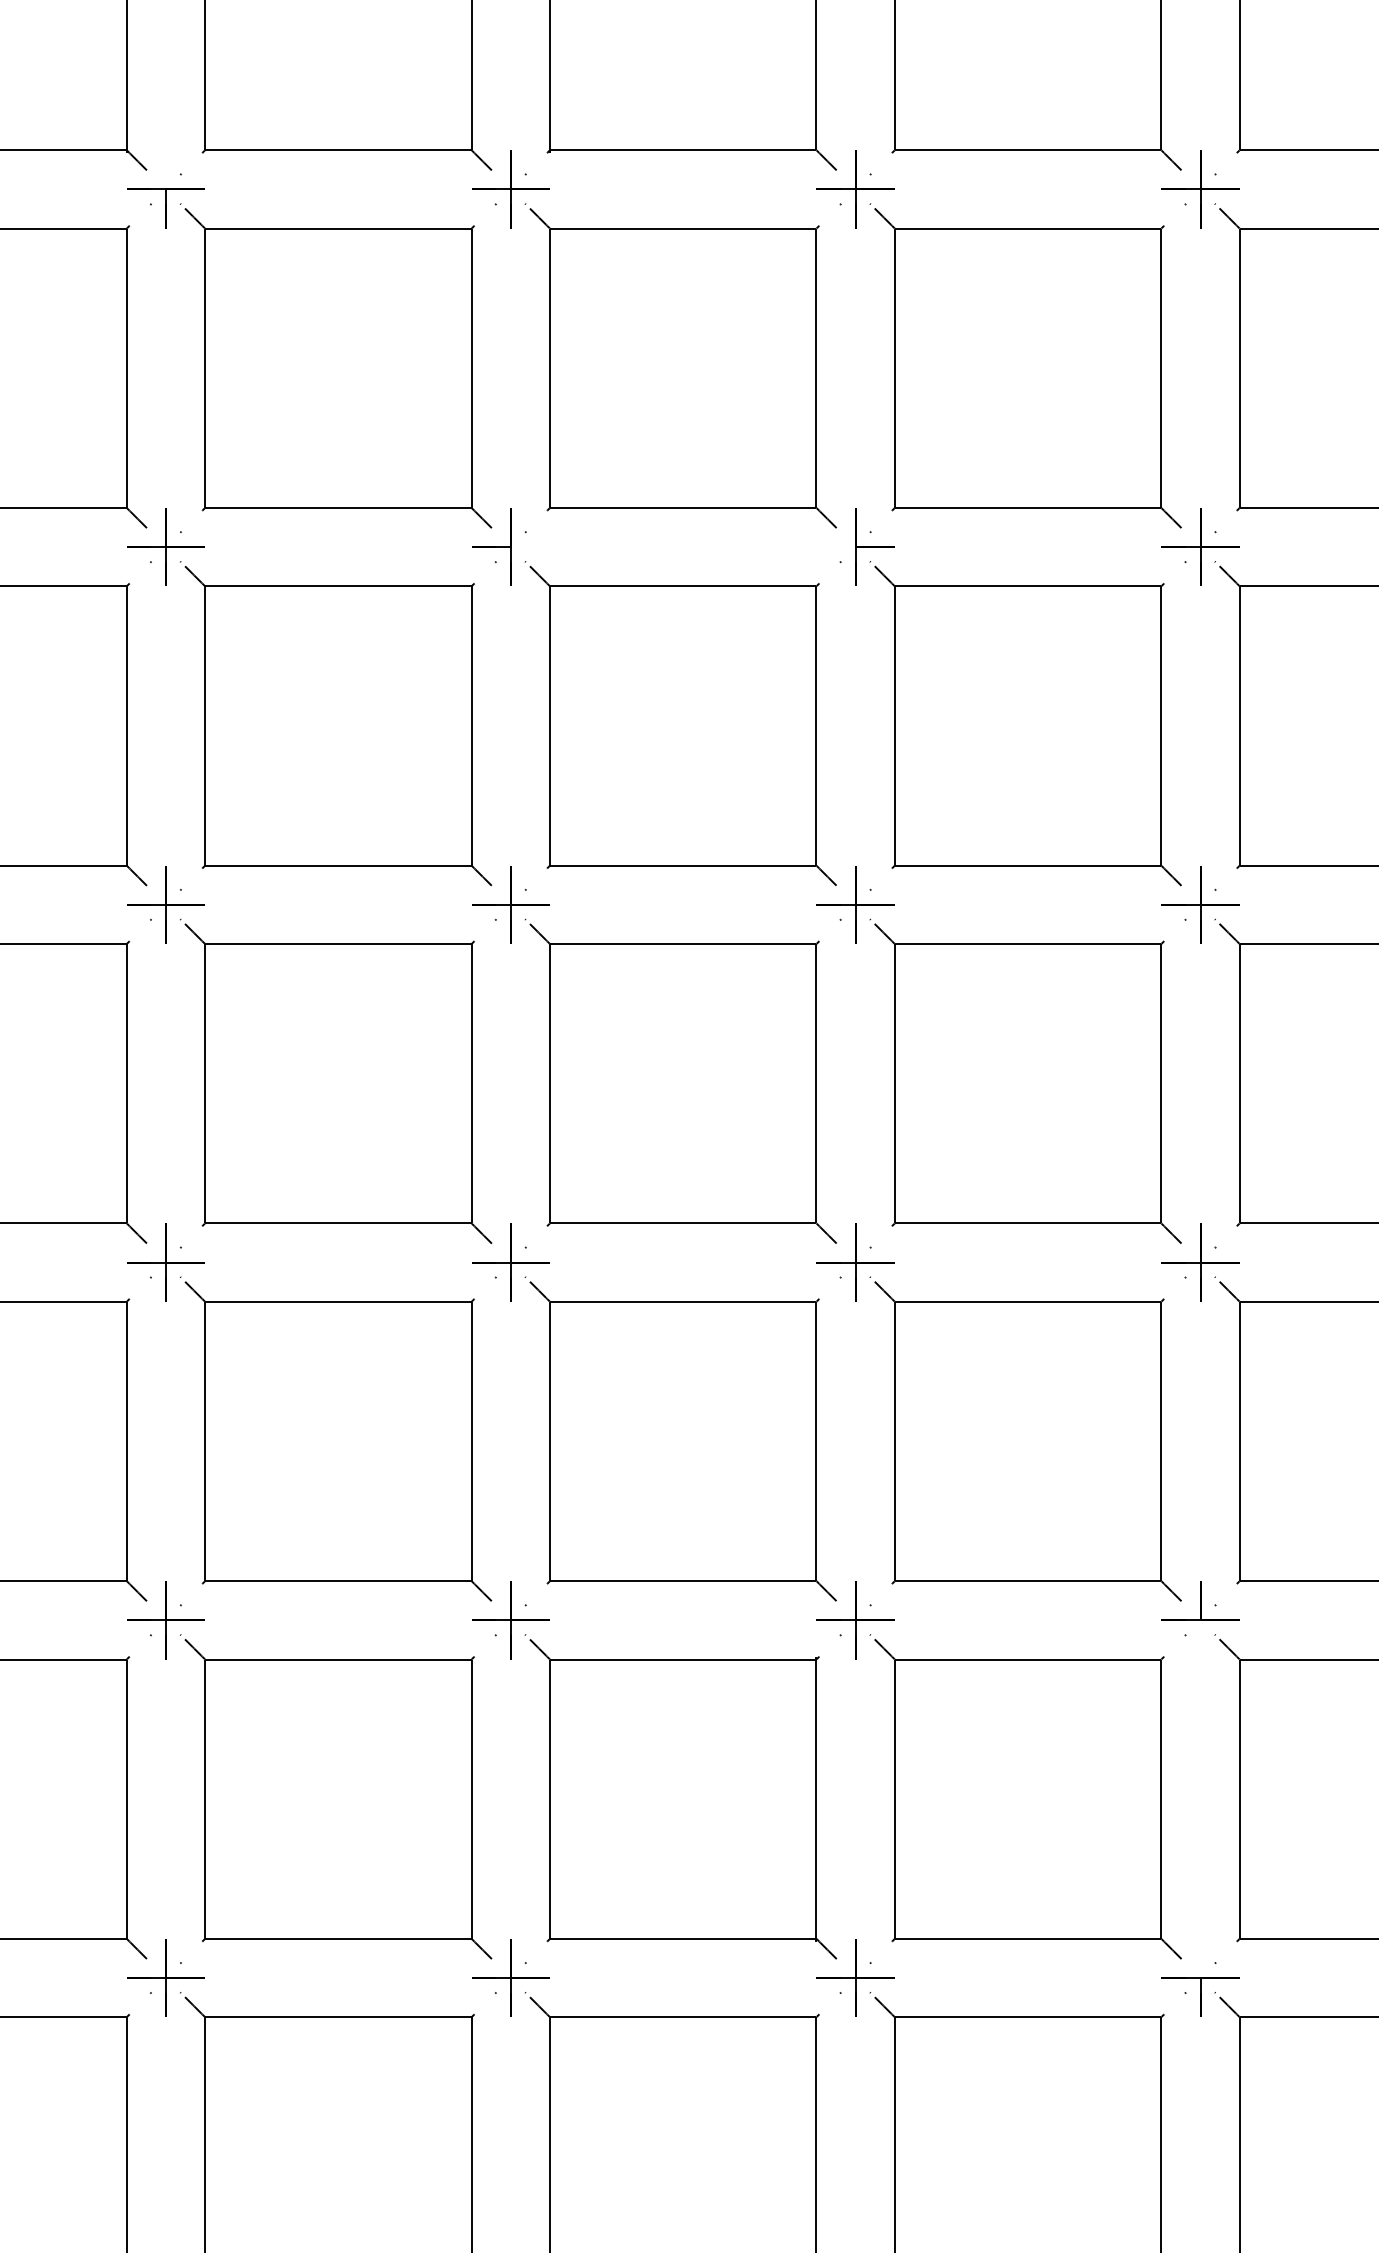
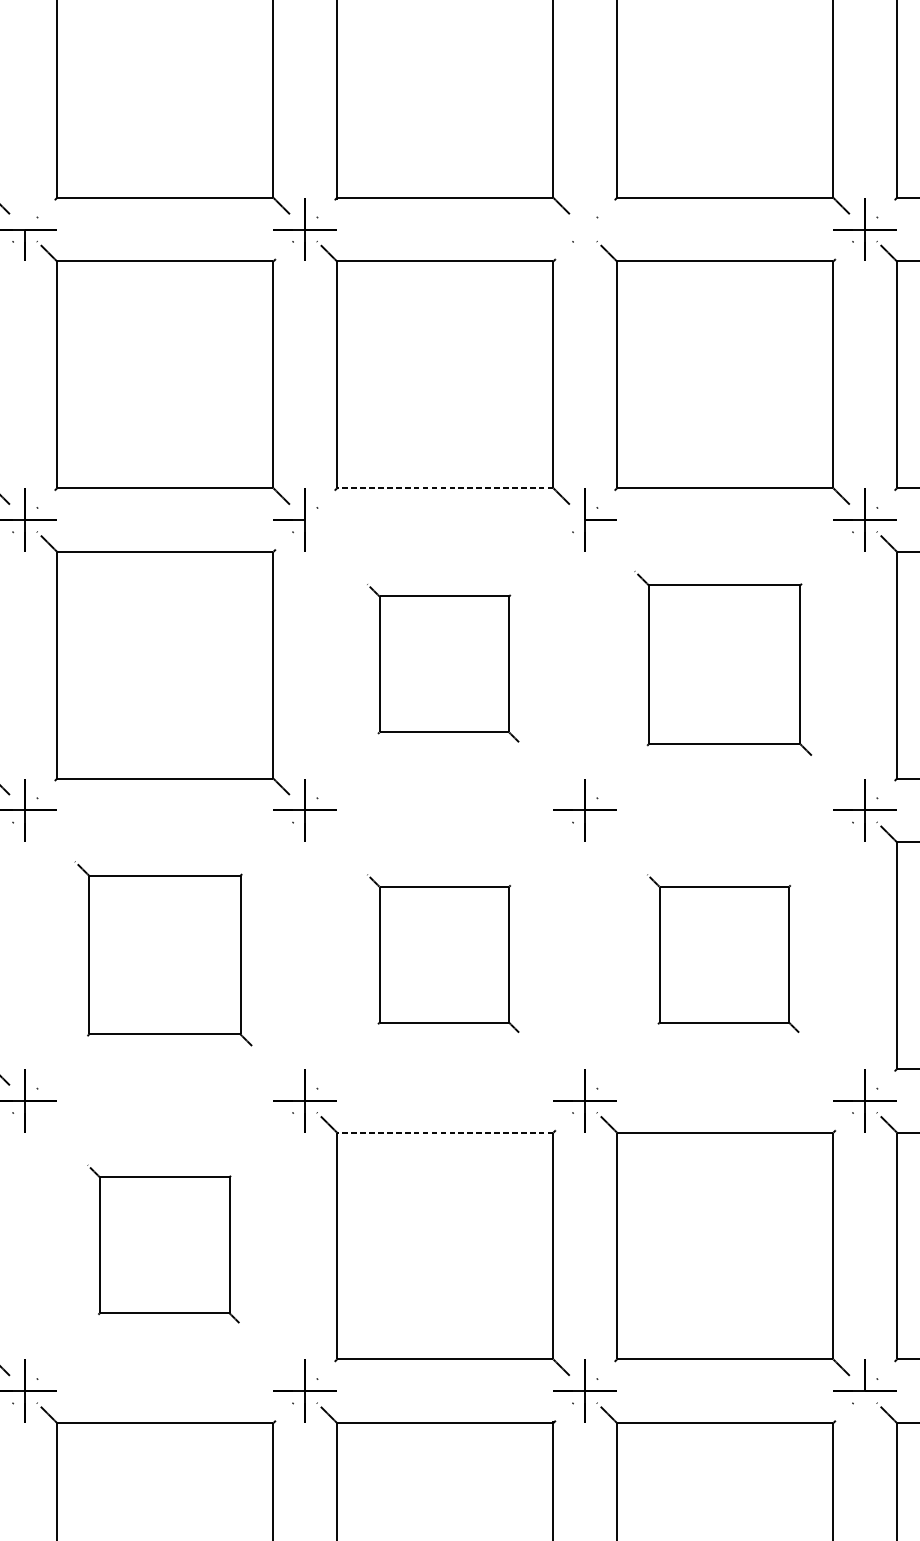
part: (855, 189) -> (585, 229), removed
line: (682, 507) -> (444, 487), solid -> dashed
part: (680, 723) -> (443, 663), size x0.6
part: (1025, 723) -> (723, 663), size x0.7
part: (680, 1080) -> (443, 953), size x0.6
part: (1025, 1080) -> (723, 953), size x0.6
part: (336, 1081) -> (163, 953), size x0.7
line: (682, 1301) -> (444, 1132), solid -> dashed
part: (336, 1438) -> (163, 1243), size x0.6

